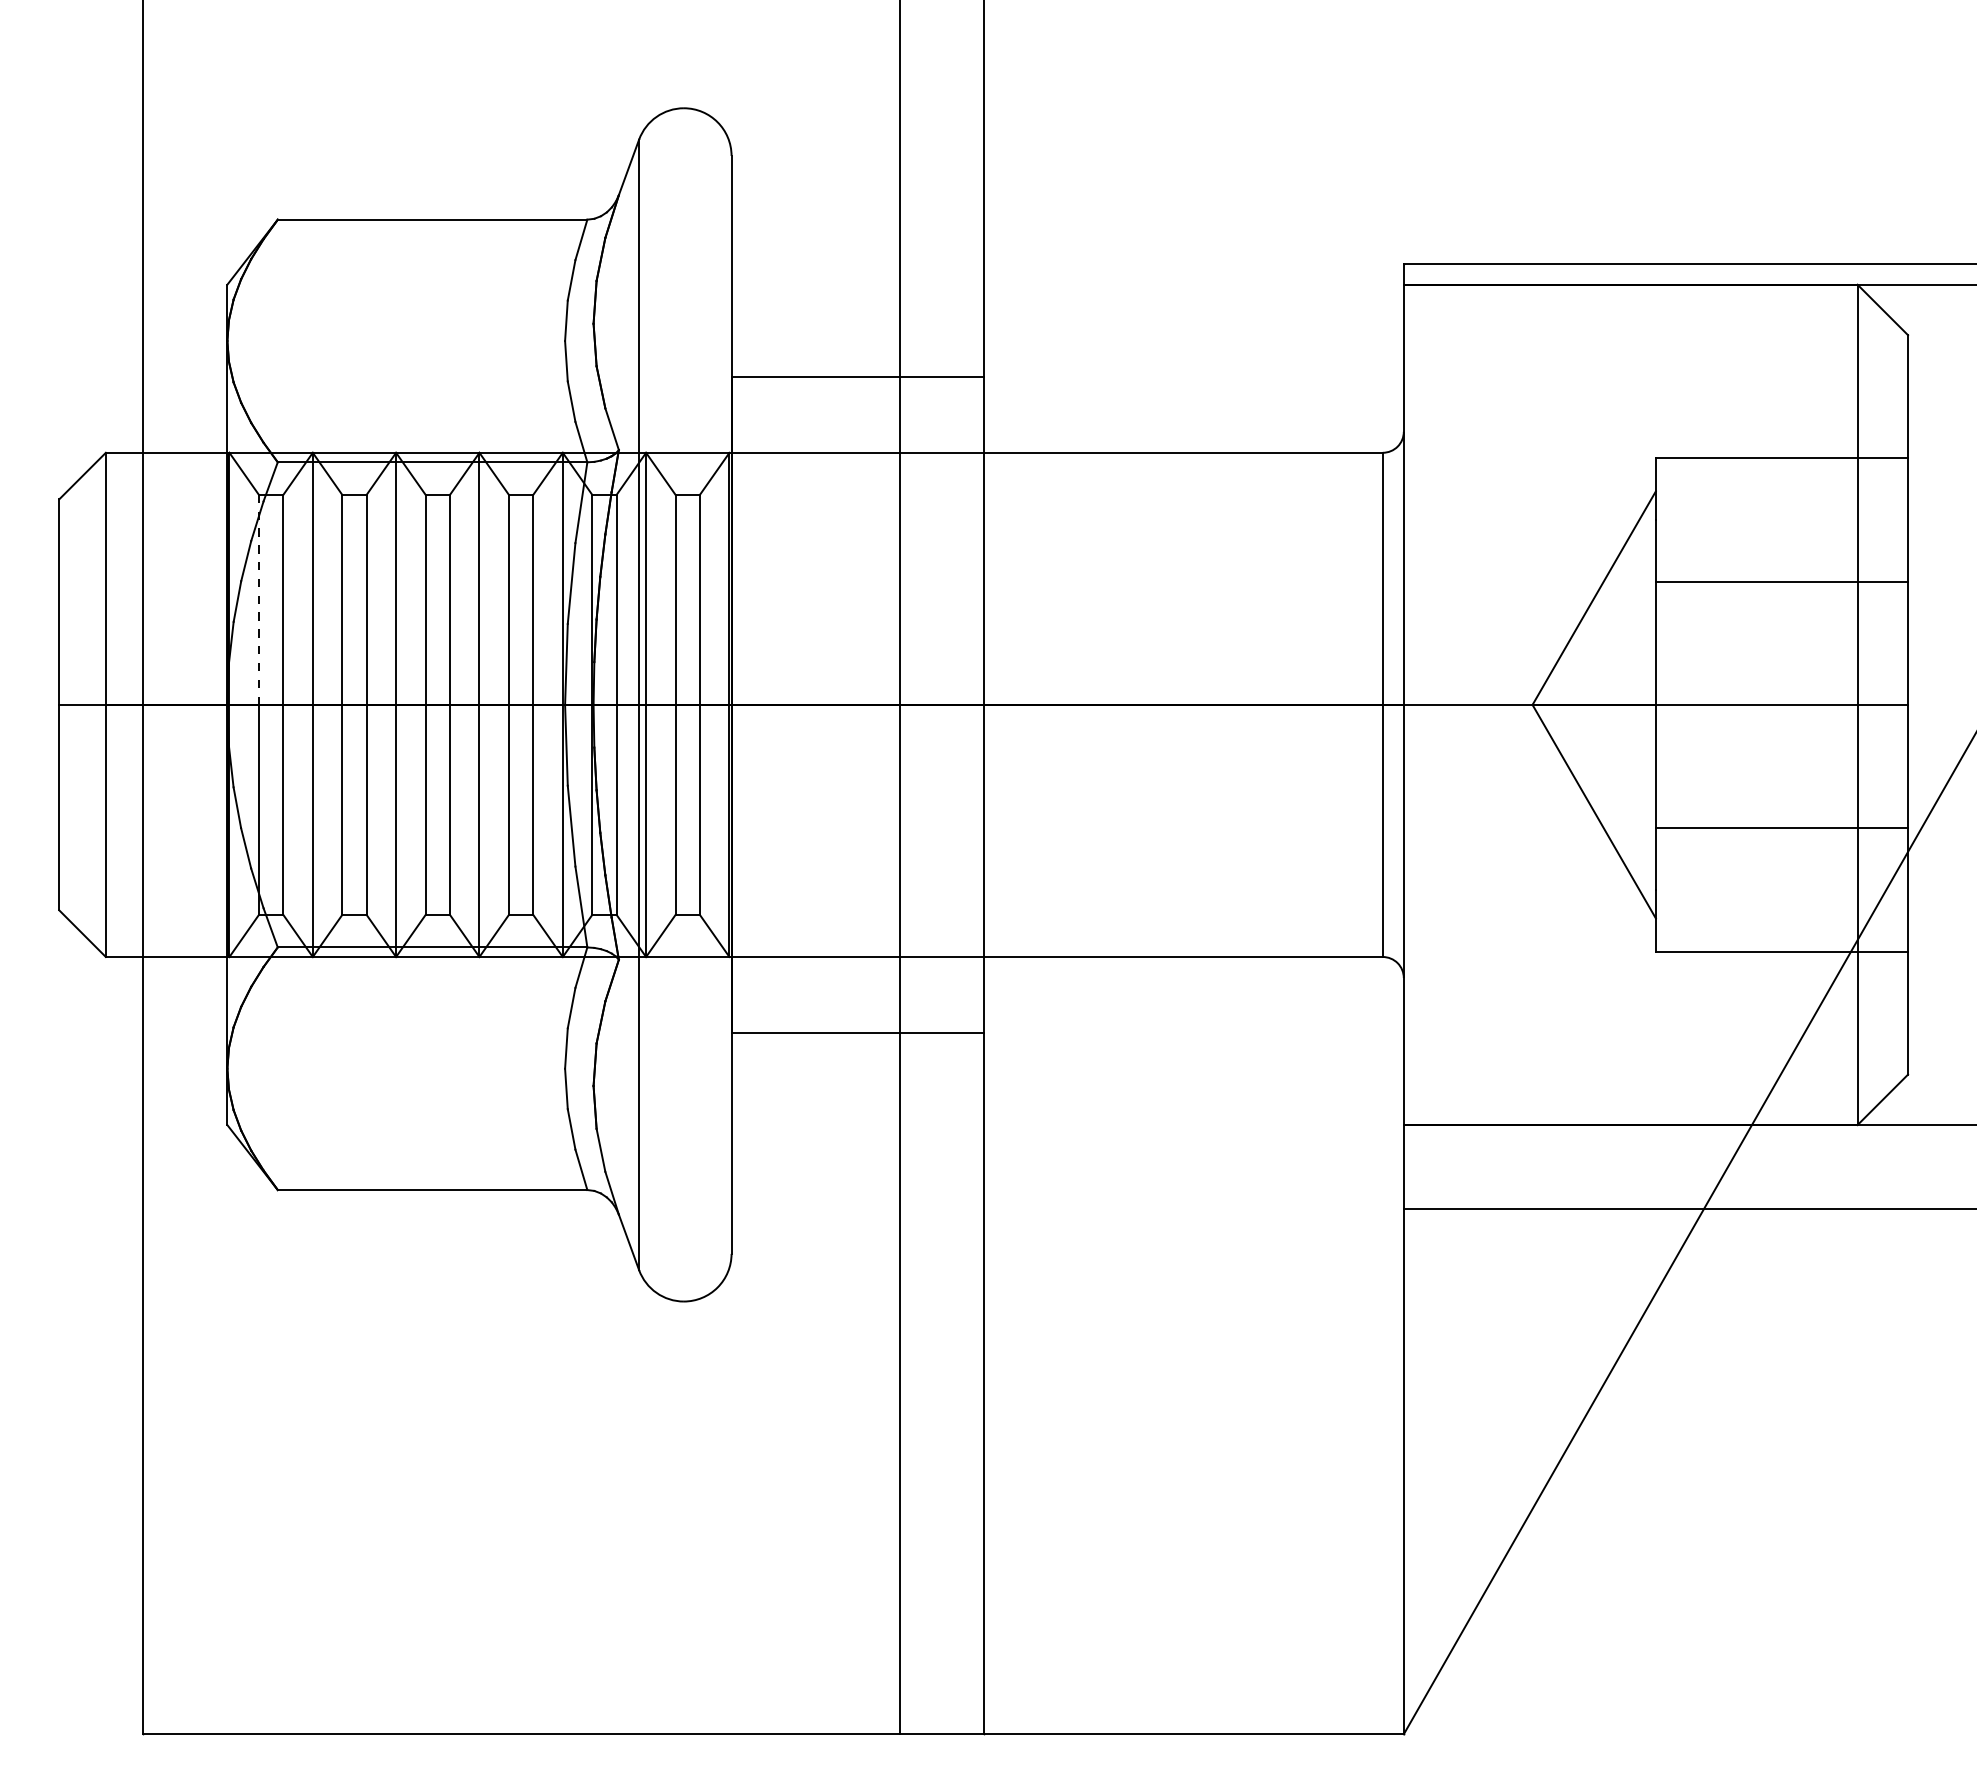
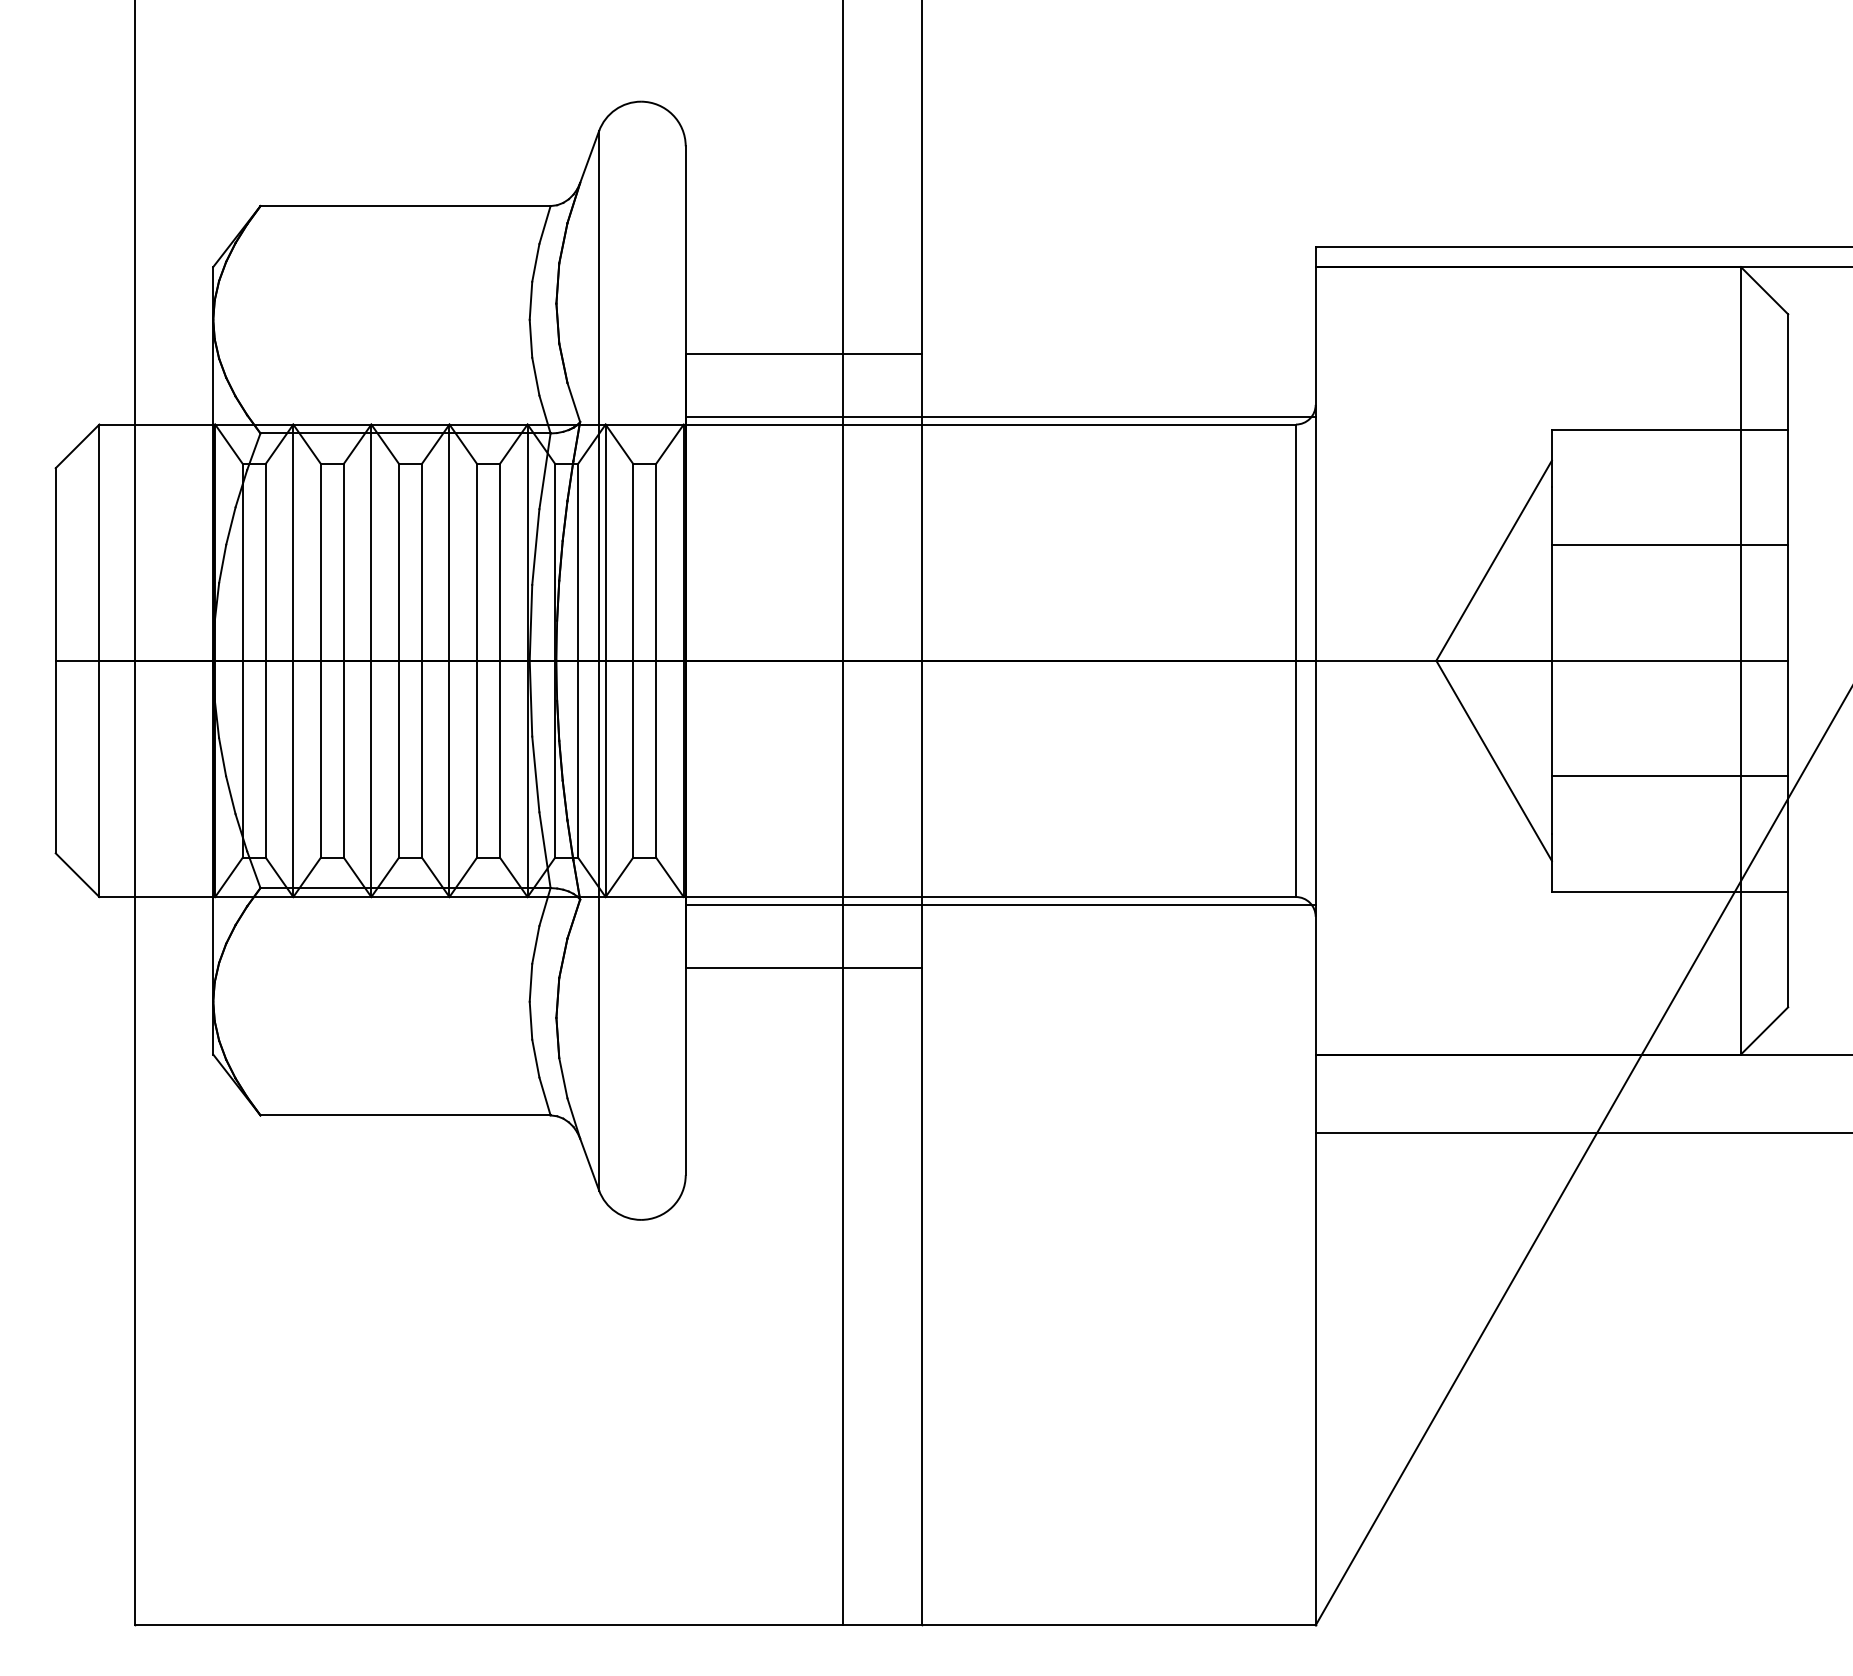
line: (1067, 444) -> (1000, 416), added
line: (258, 599) -> (242, 562), dashed -> solid
line: (1067, 965) -> (1000, 905), added

